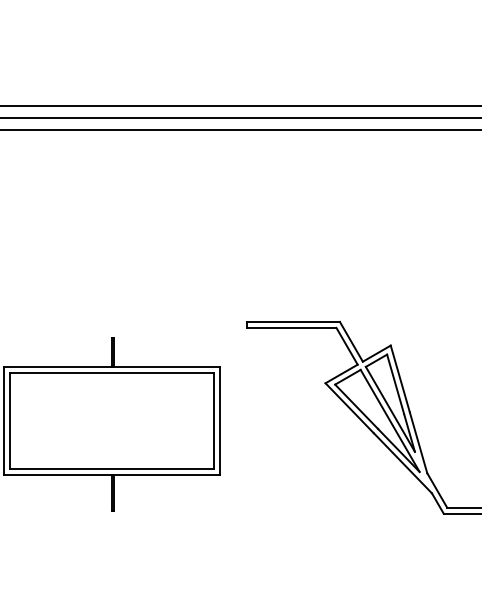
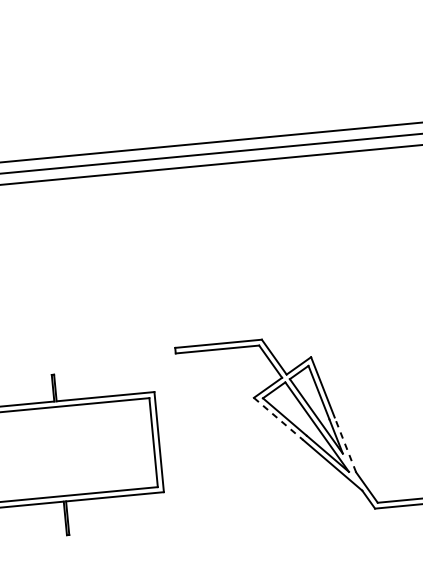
line: (349, 408) -> (278, 419), solid -> dashed
line: (418, 442) -> (345, 444), solid -> dashed

